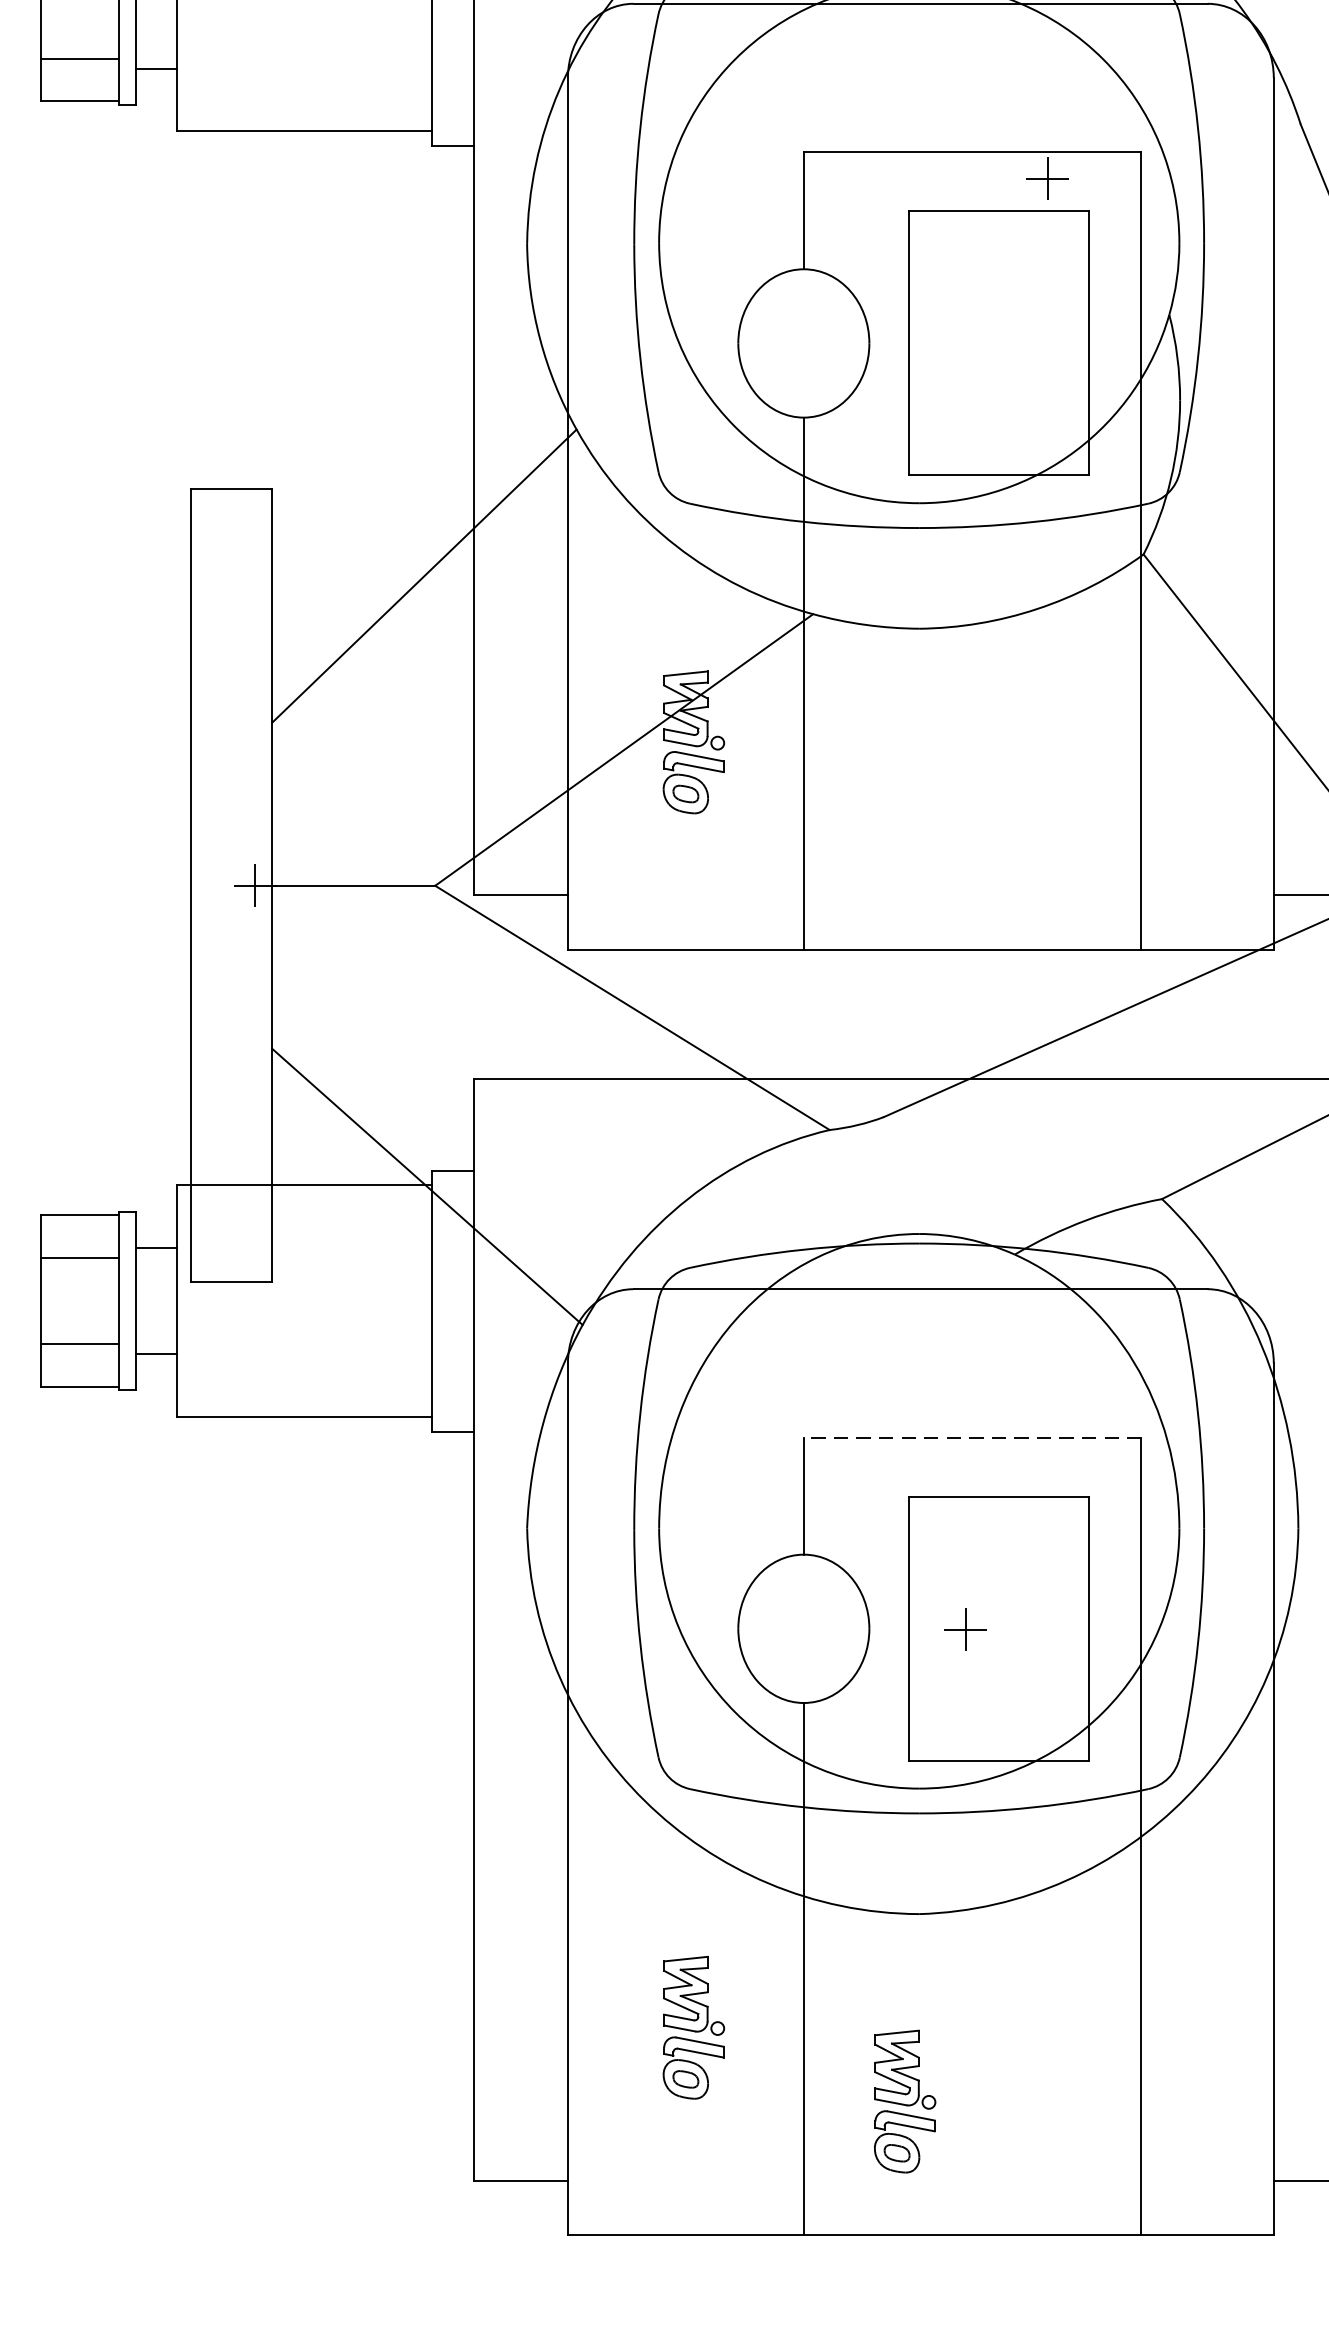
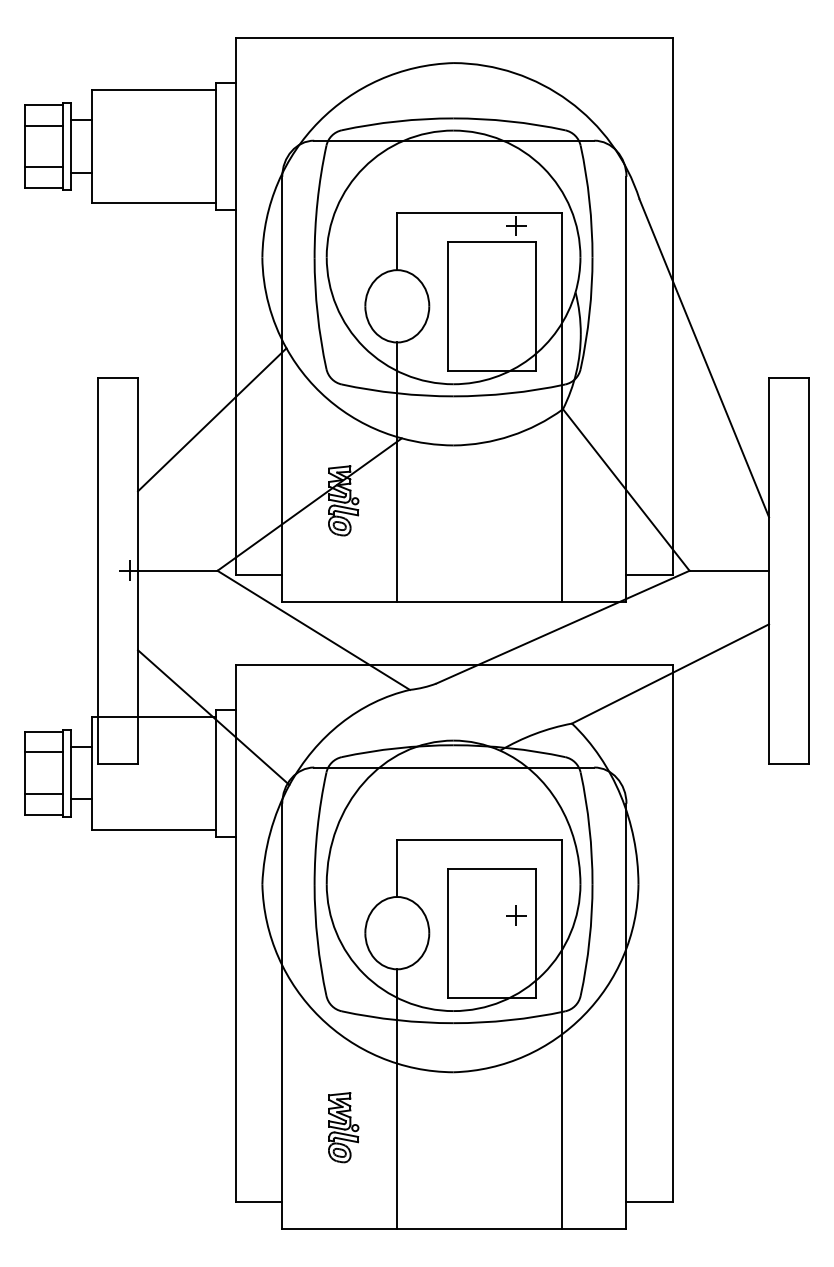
line: (972, 1436) -> (479, 839), dashed -> solid
part: (966, 1629) -> (516, 915), moved
part: (904, 2101) -> (446, 1163), removed

